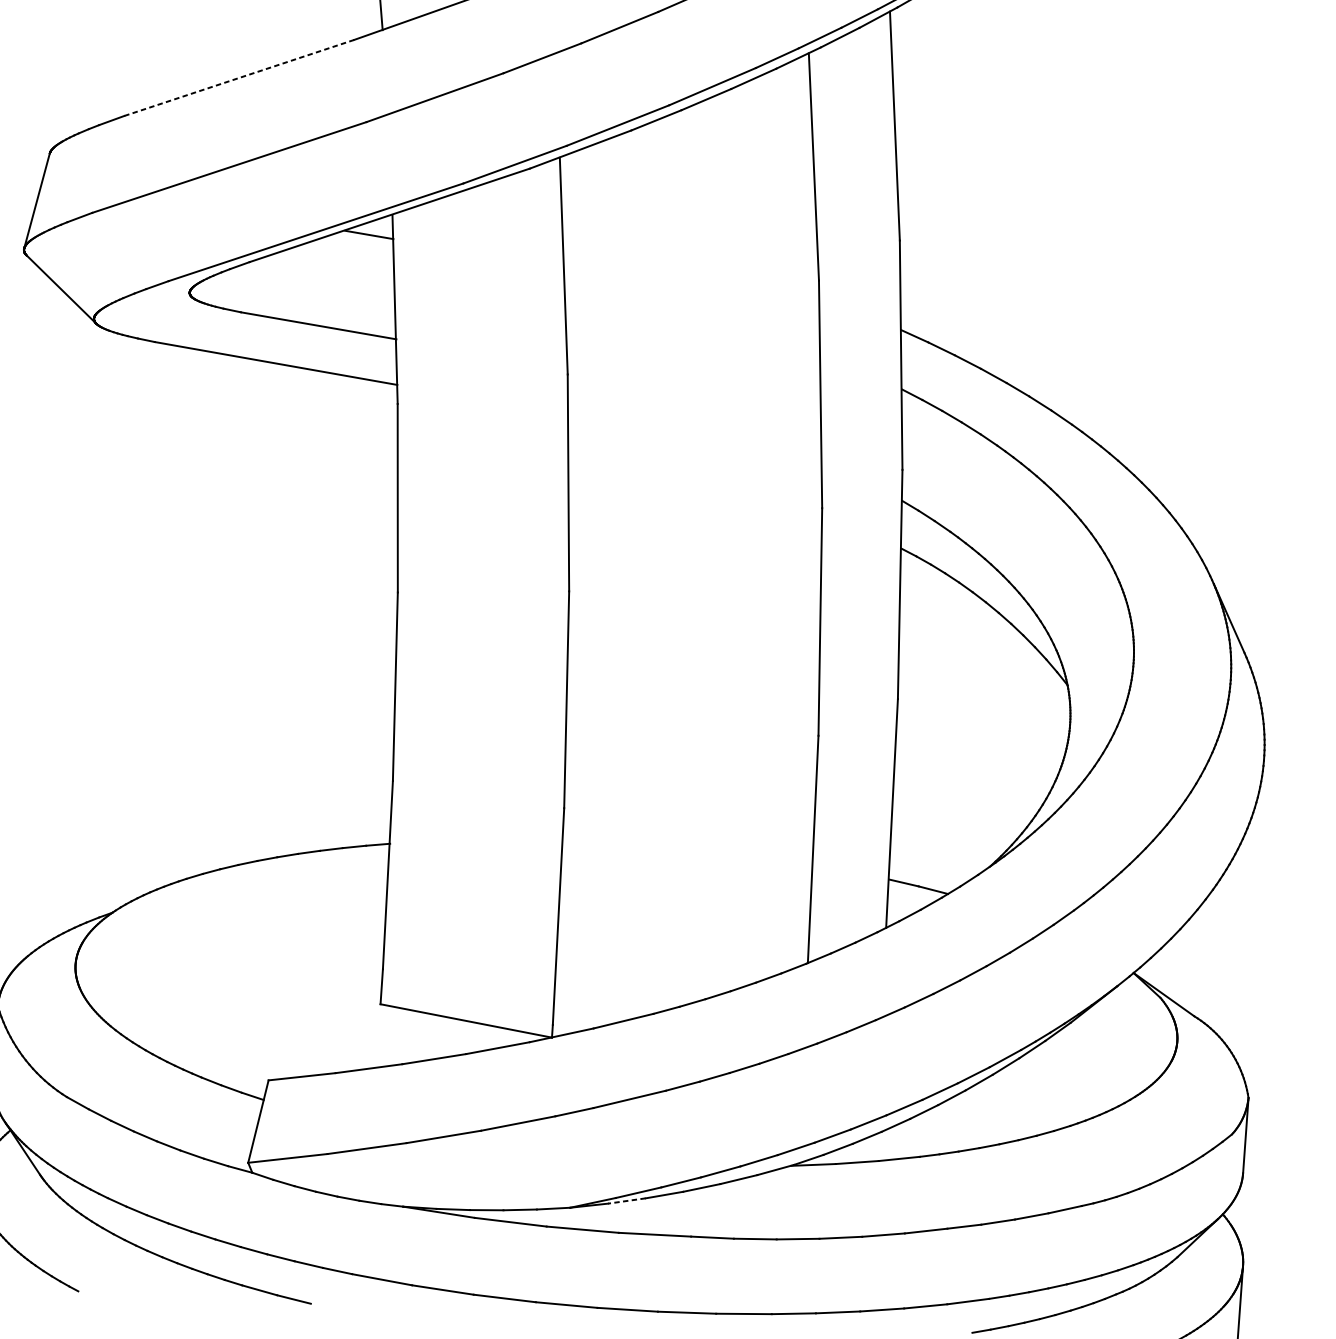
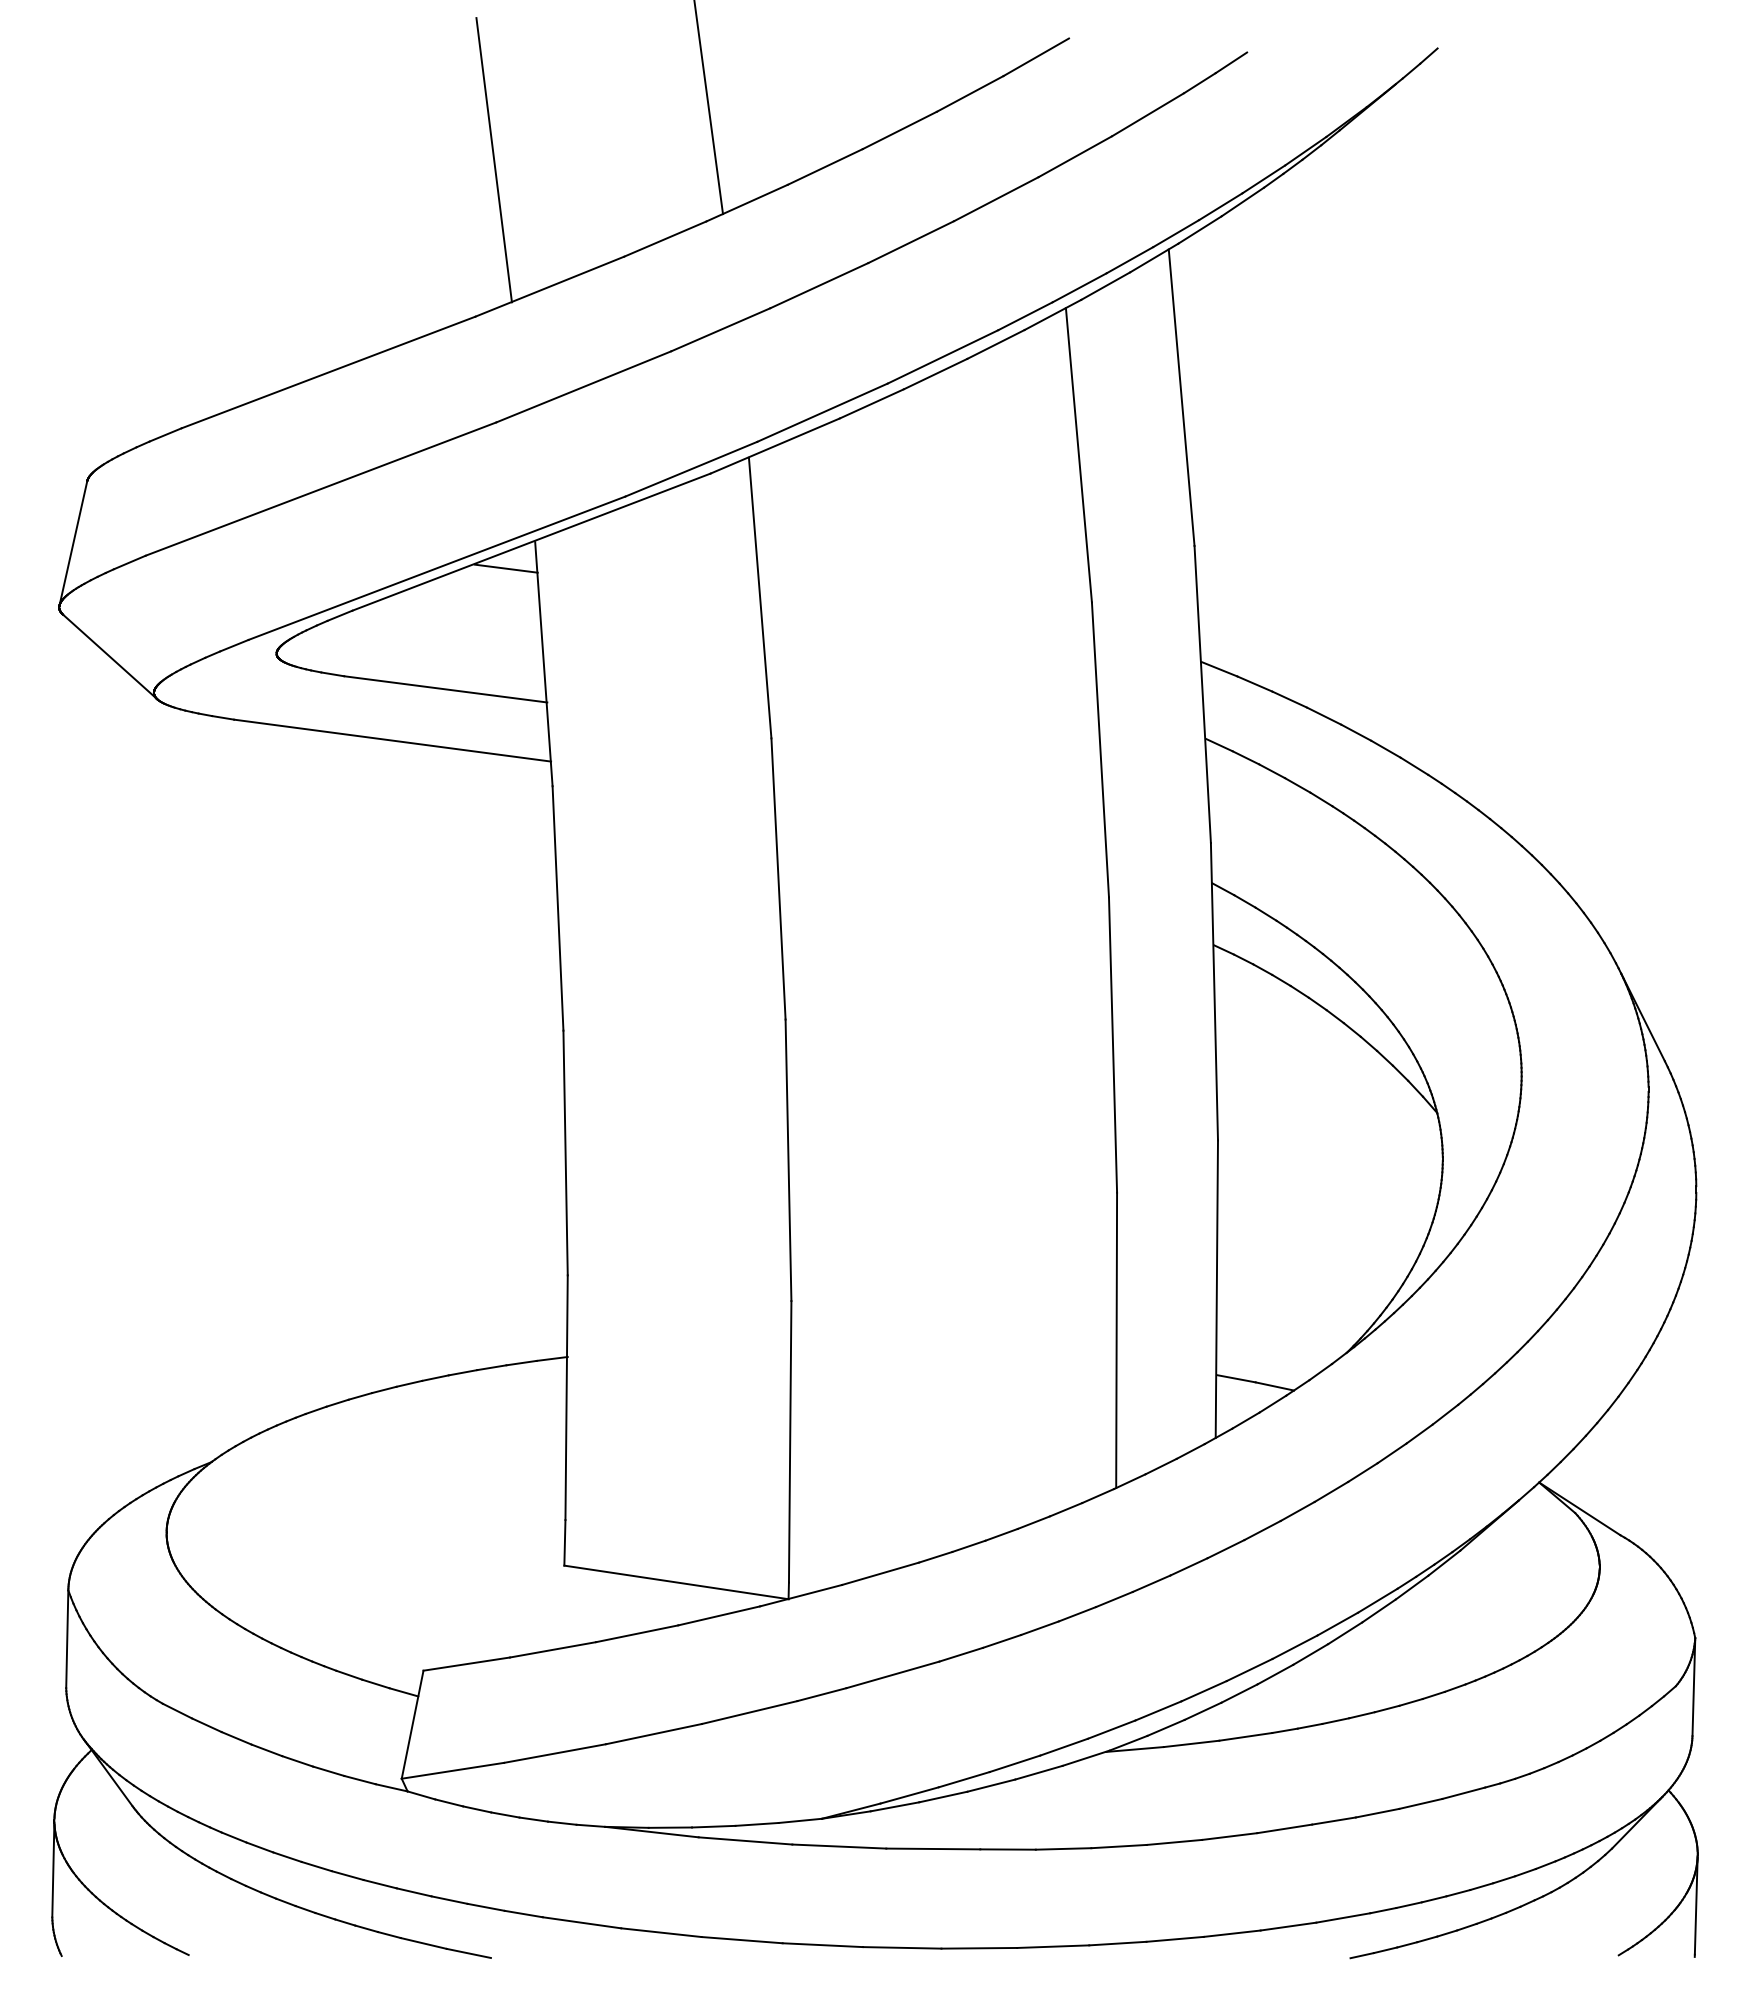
line: (239, 78) -> (329, 372), dashed -> solid
line: (626, 1200) -> (894, 1806), dashed -> solid

